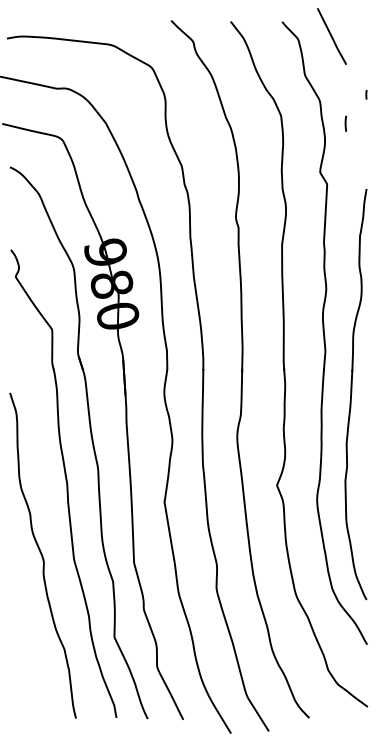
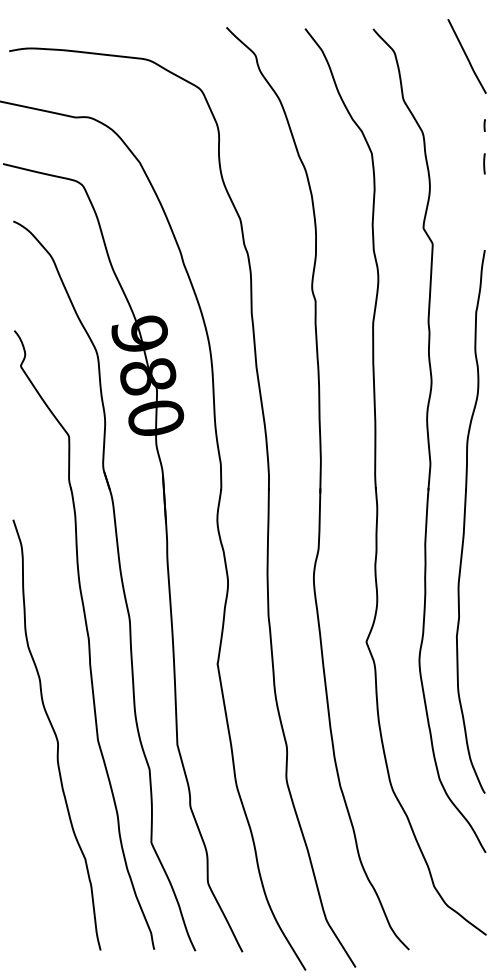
line: (331, 36) -> (466, 56), moved
line: (345, 123) -> (484, 163), moved

